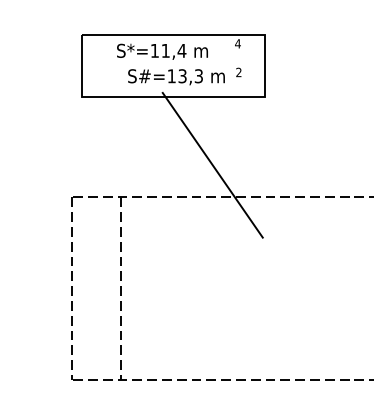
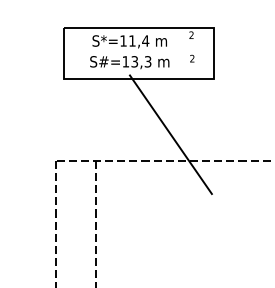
text: (237, 43) -> (191, 34), 4 -> 2
text: (176, 77) -> (129, 62), moved

